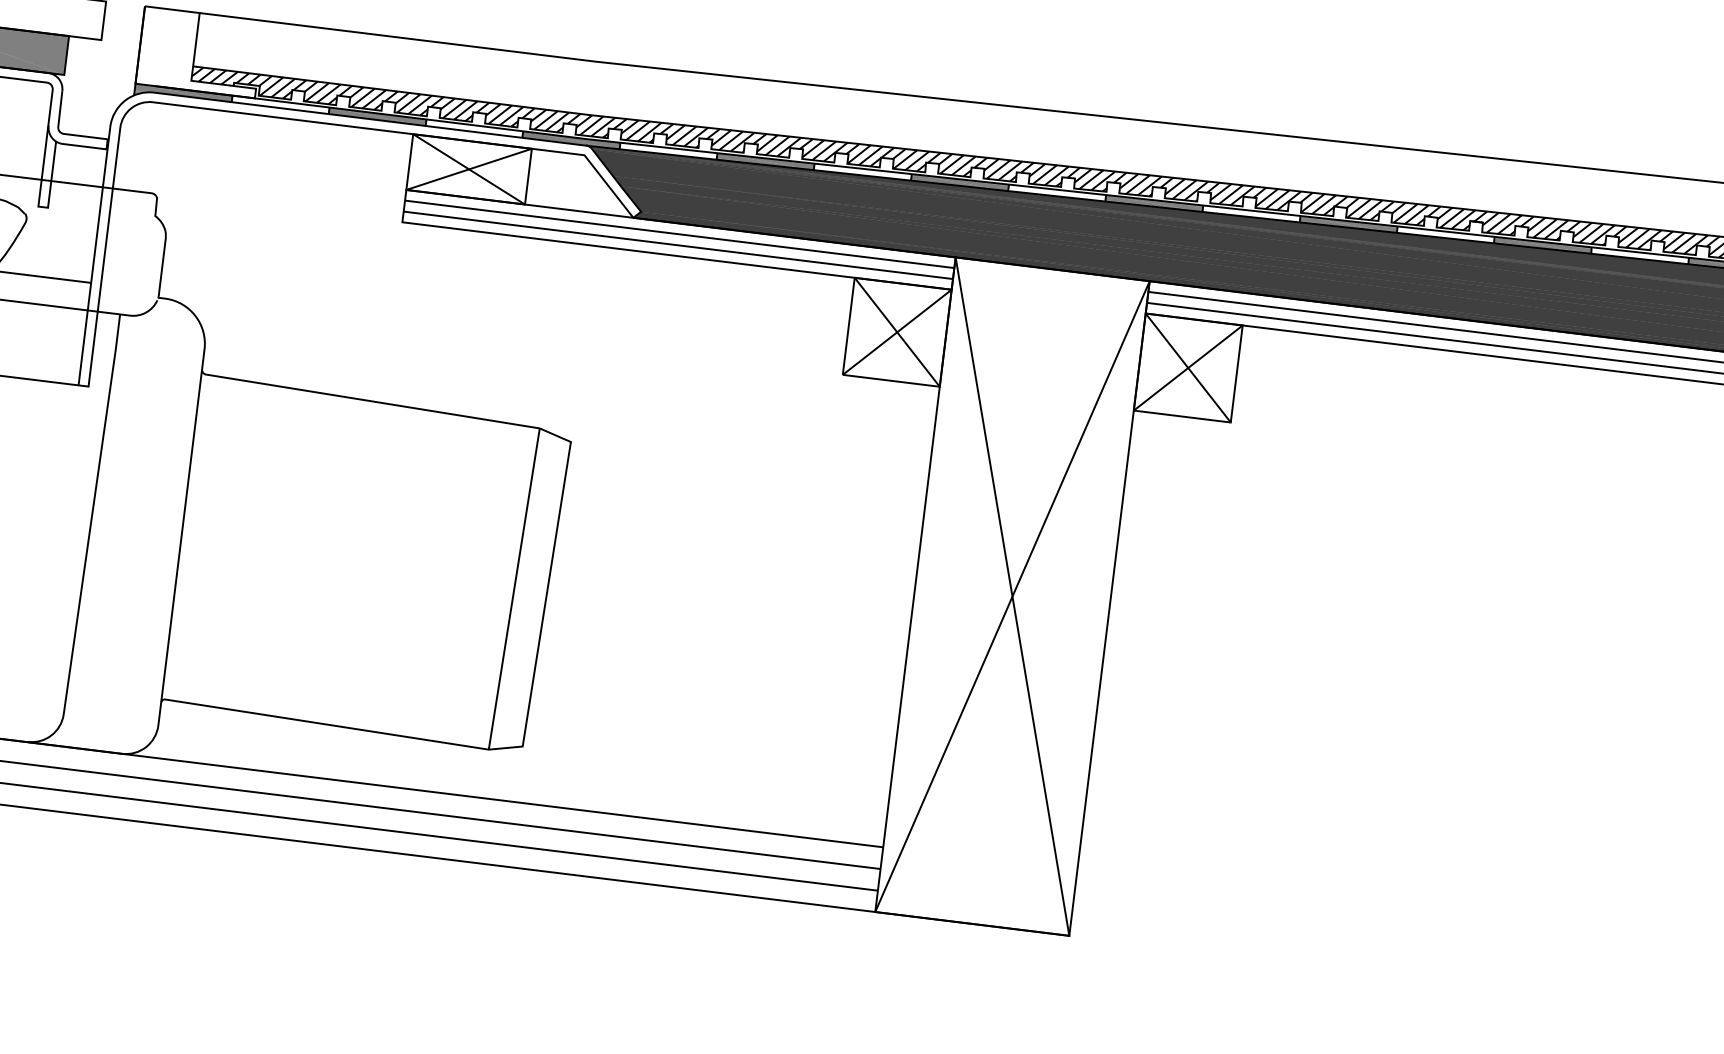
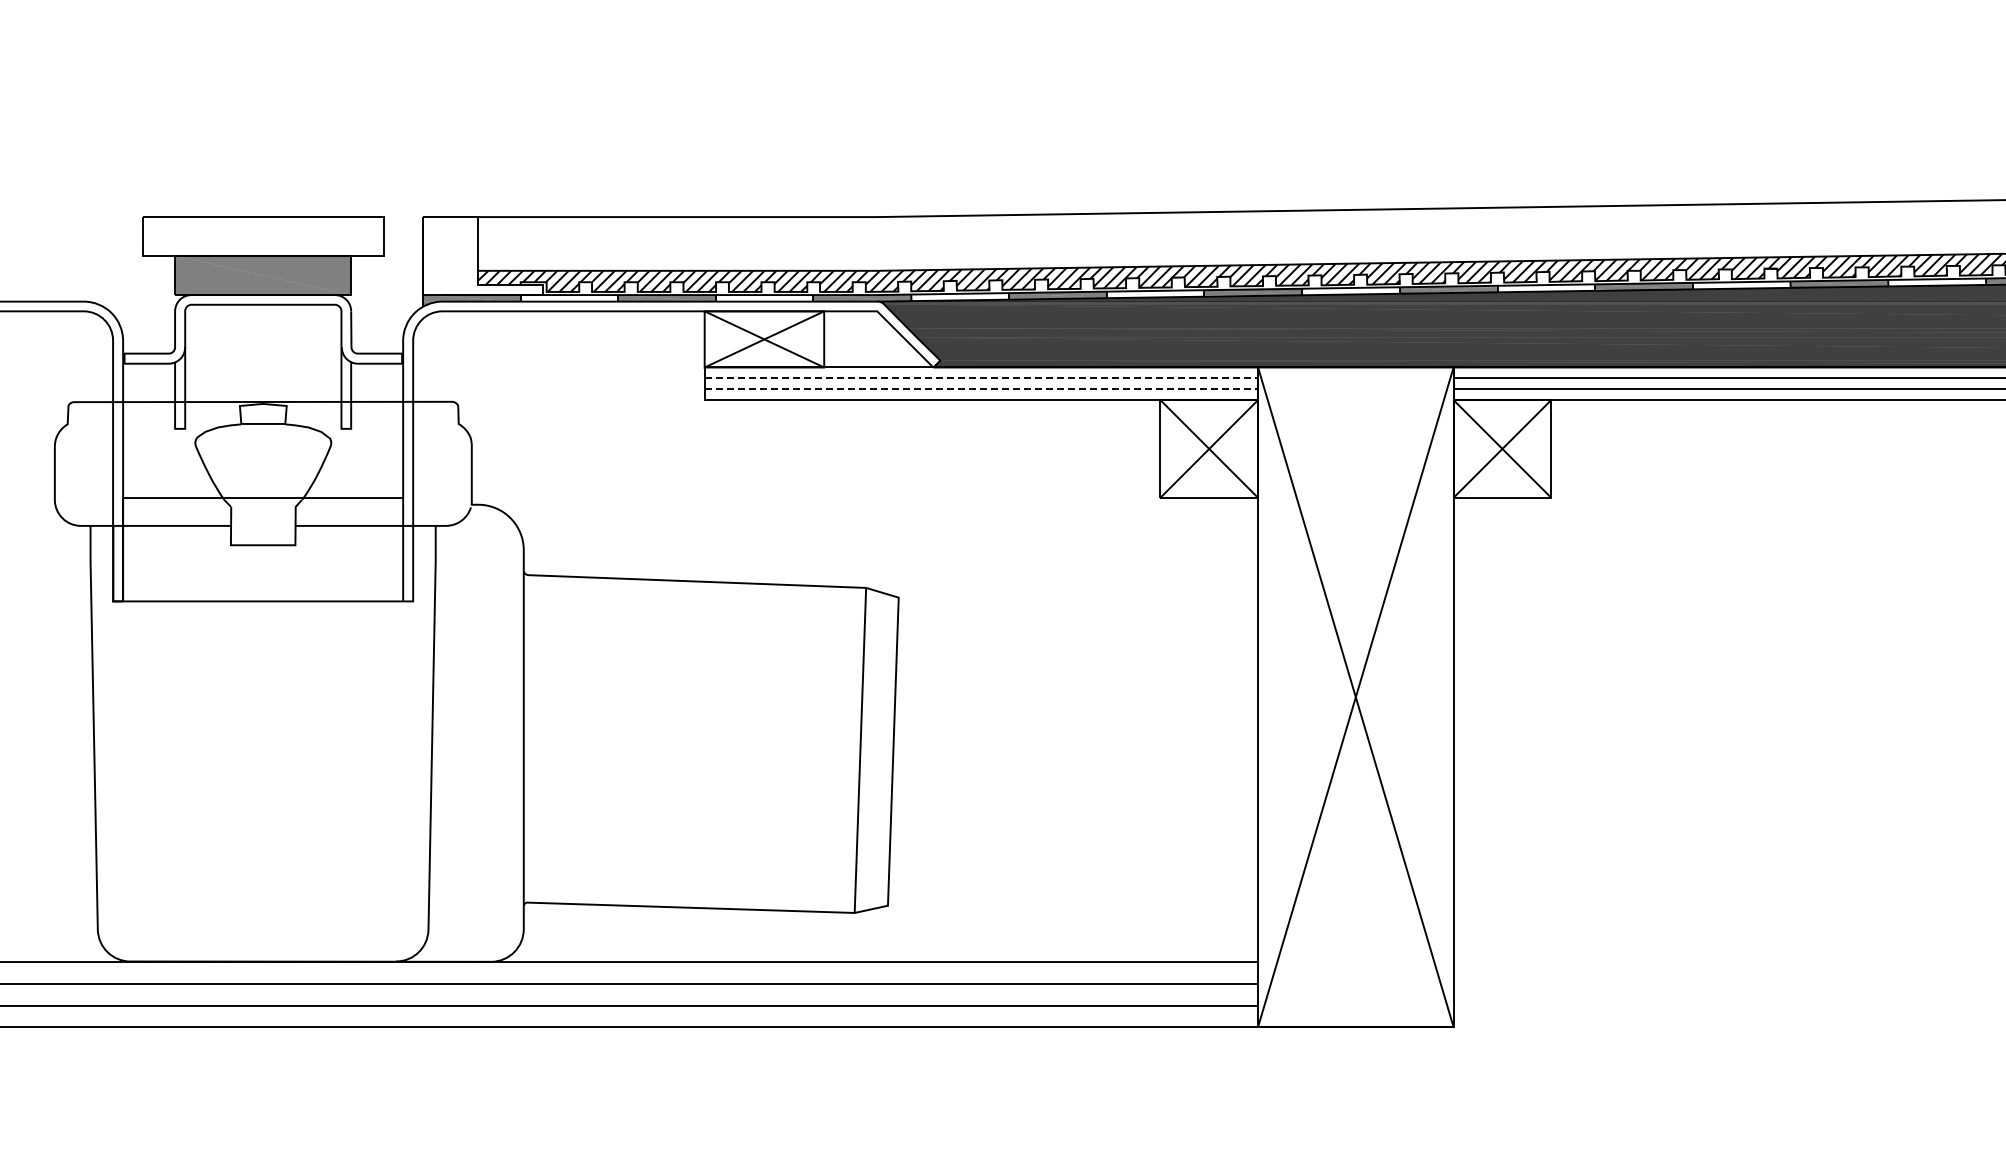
line: (679, 234) -> (981, 378), solid -> dashed
line: (678, 245) -> (981, 389), solid -> dashed

